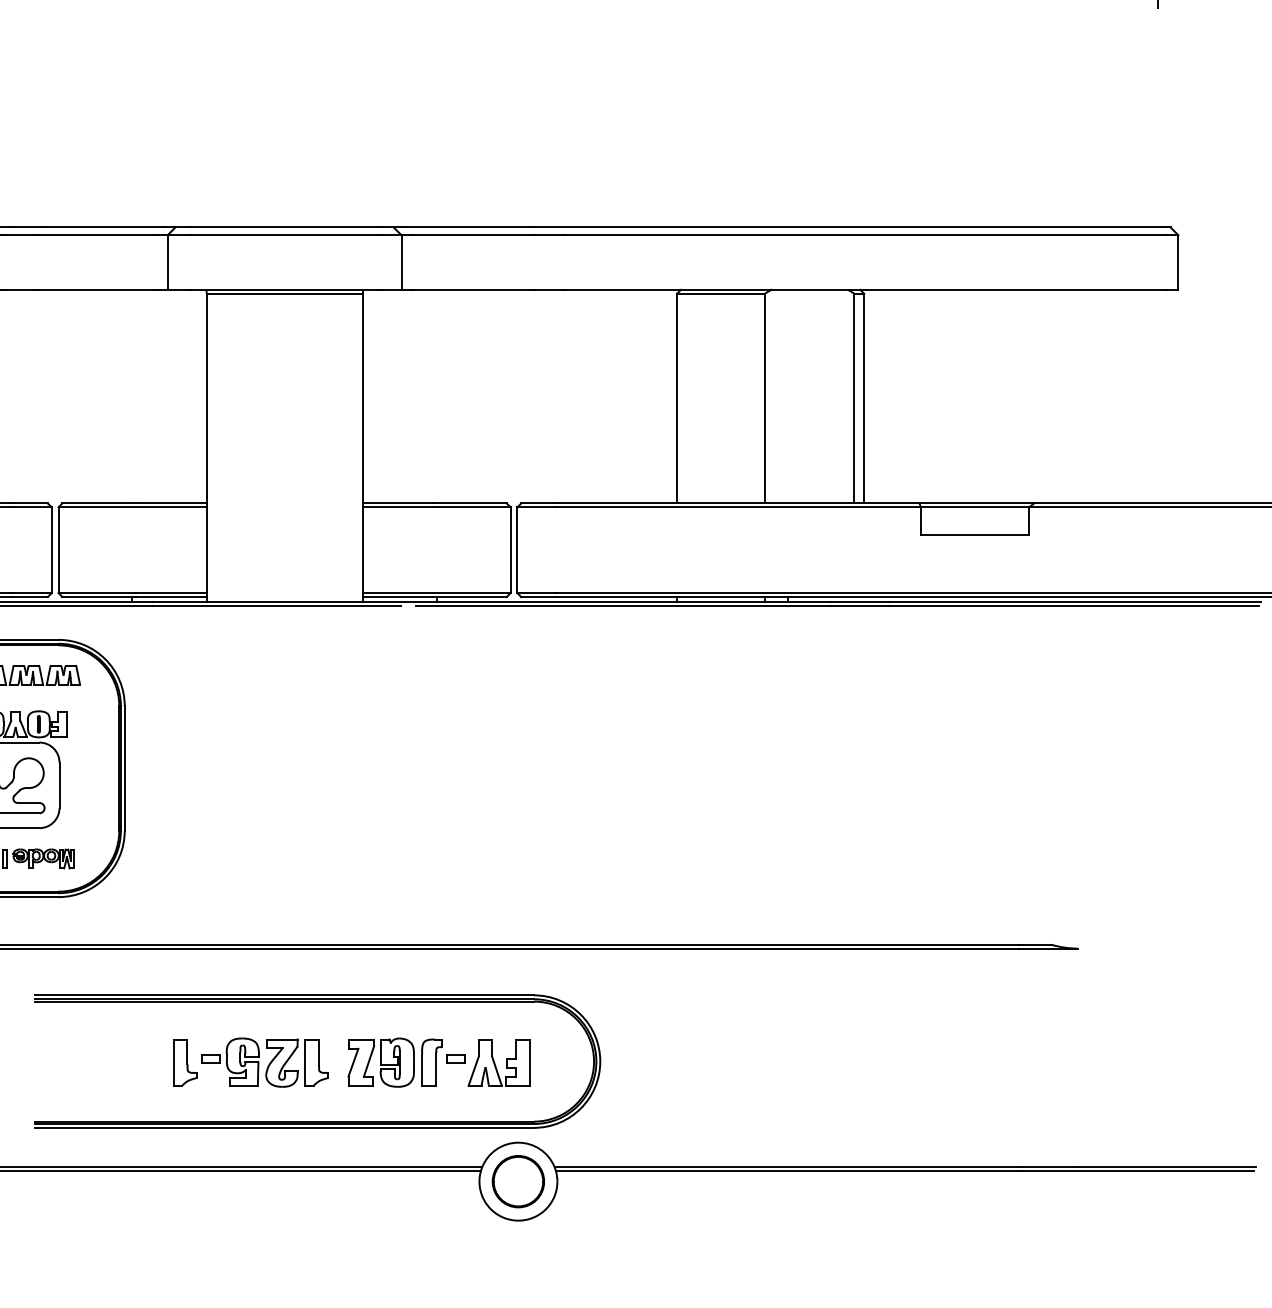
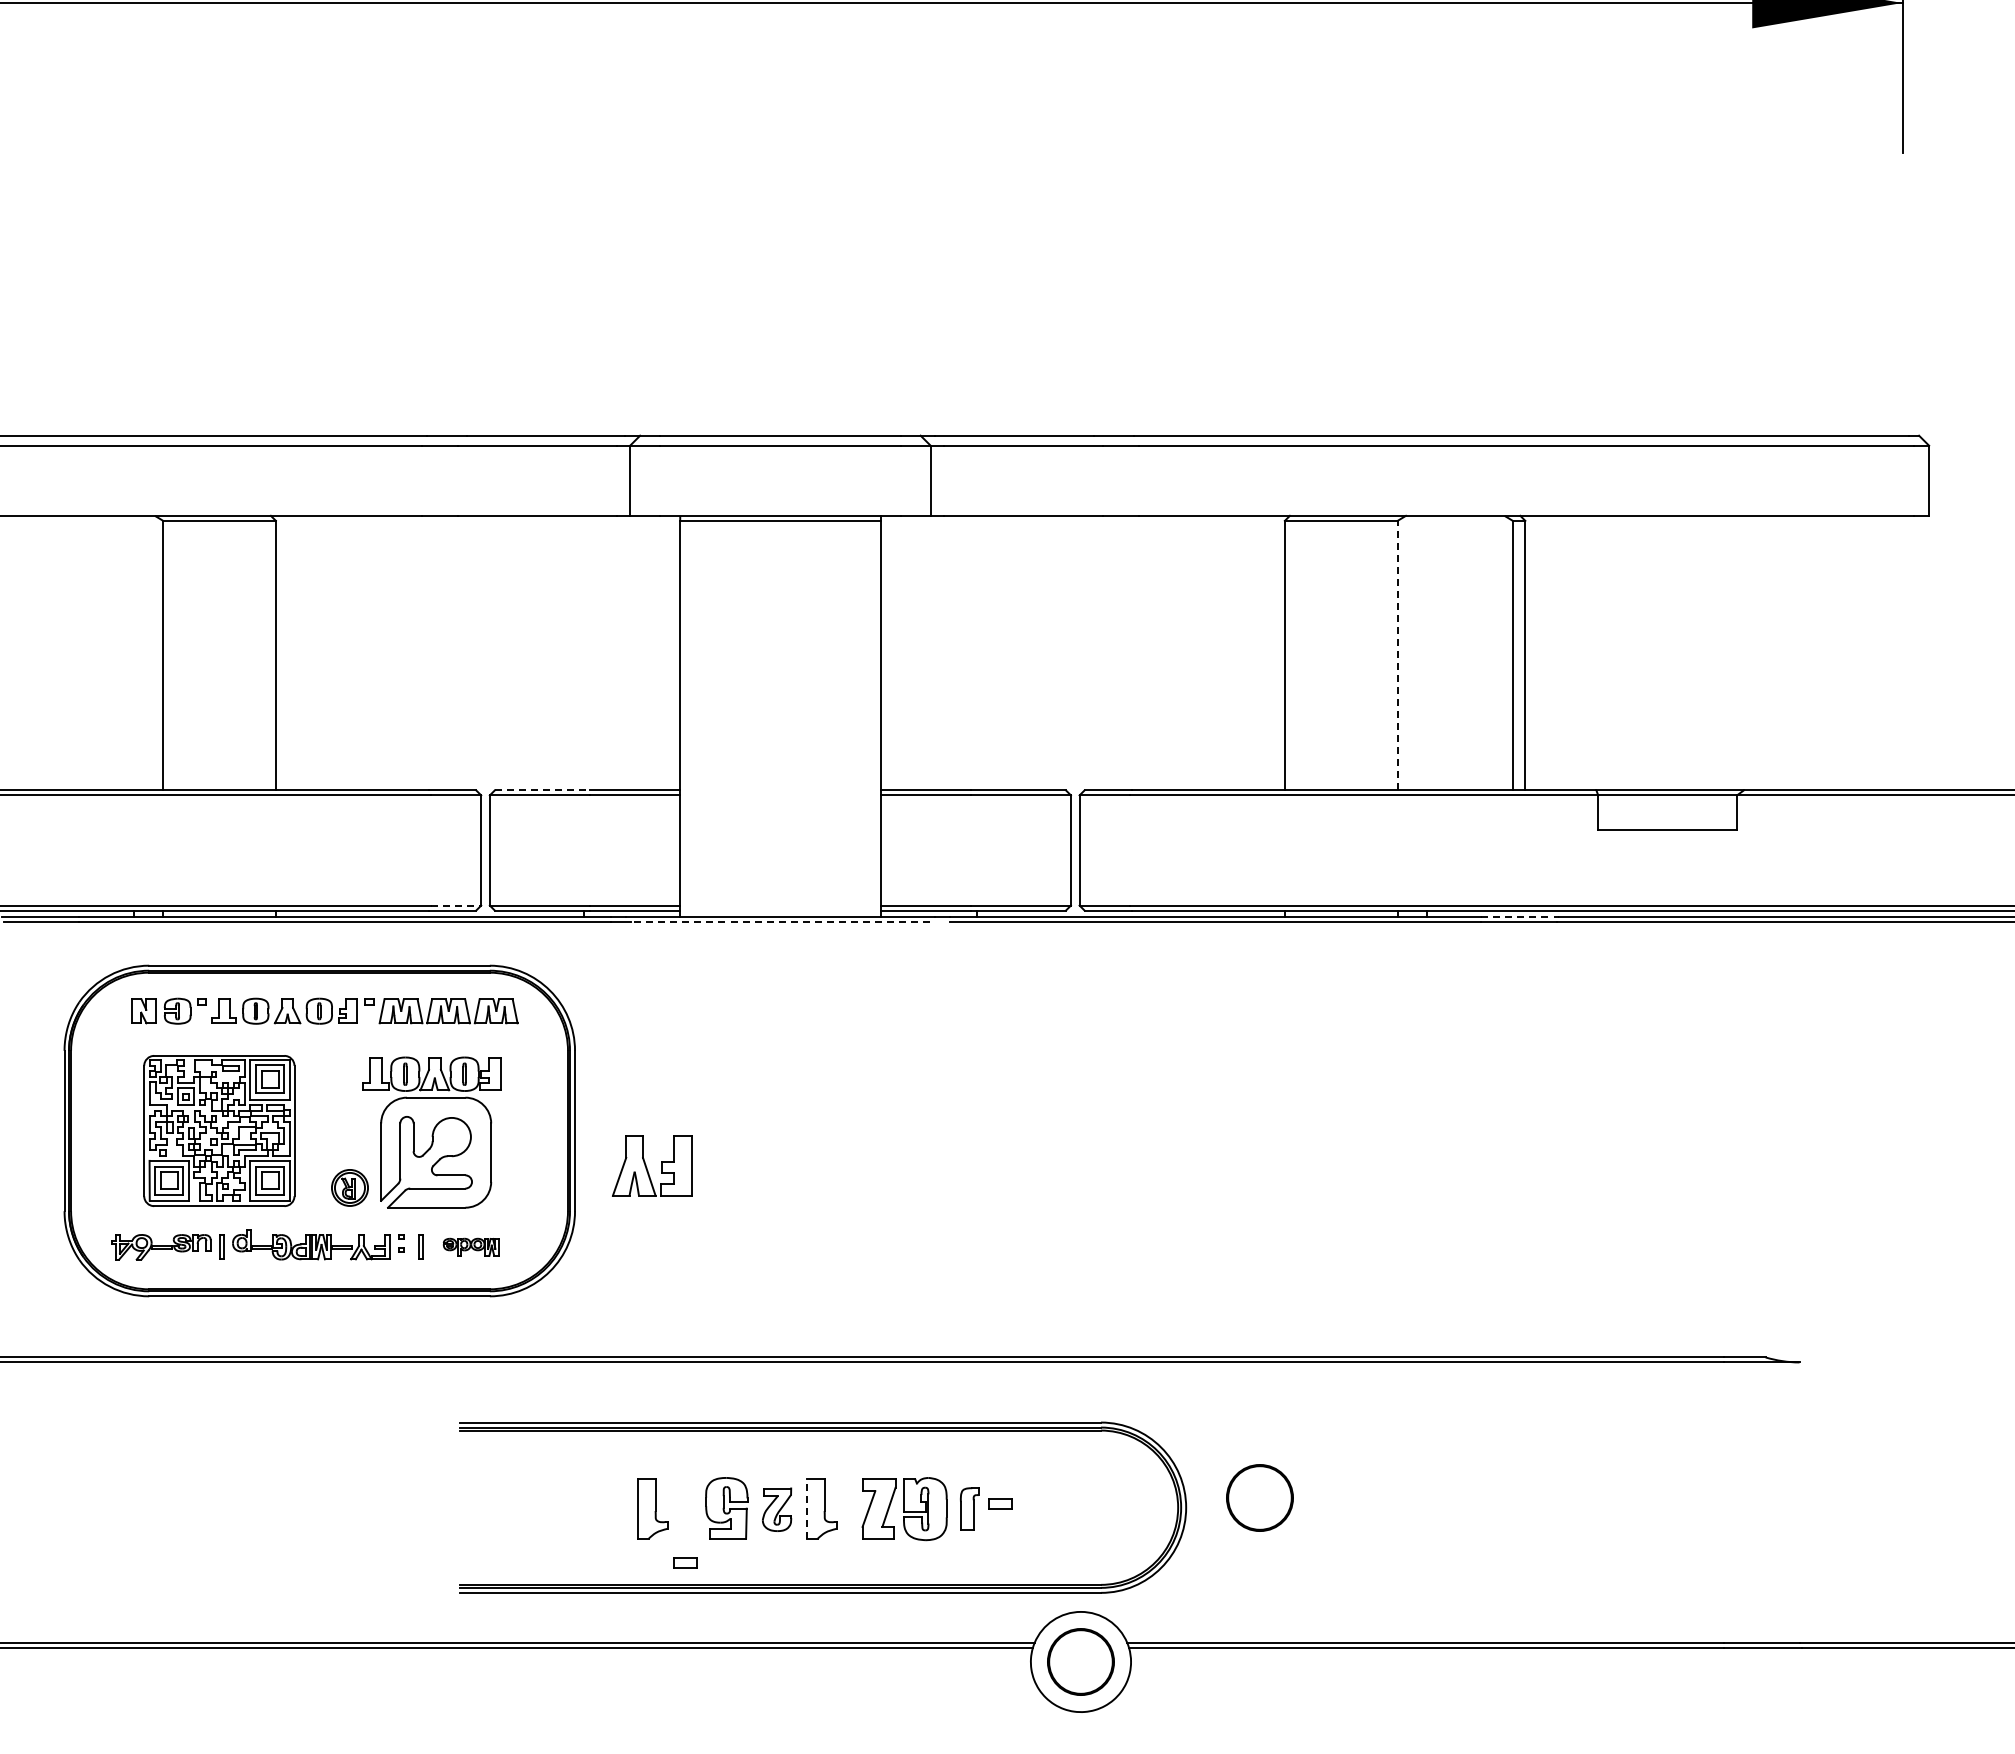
line: (764, 398) -> (1397, 655), solid -> dashed
line: (99, 503) -> (542, 790), solid -> dashed
line: (32, 593) -> (456, 905), solid -> dashed
line: (860, 601) -> (1520, 916), solid -> dashed
line: (283, 605) -> (779, 921), solid -> dashed
part: (43, 859) -> (470, 1247), size x0.7
circle: (657, 1053) -> (1259, 1497), added
part: (210, 1058) -> (685, 1562), moved
part: (431, 1062) -> (969, 1508), size x0.7
part: (499, 1062) -> (652, 1165), moved
part: (281, 1063) -> (776, 1509), size x0.7
line: (305, 1063) -> (807, 1509), solid -> dashed

